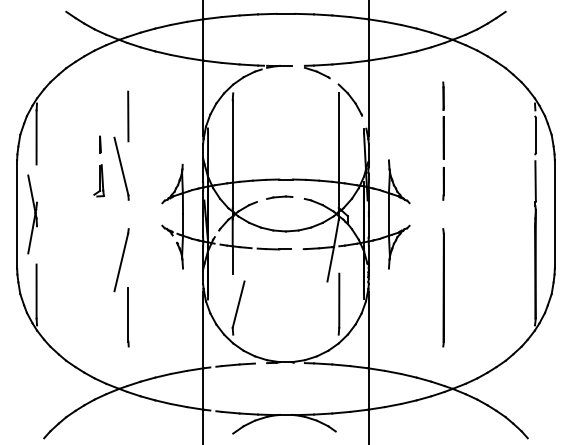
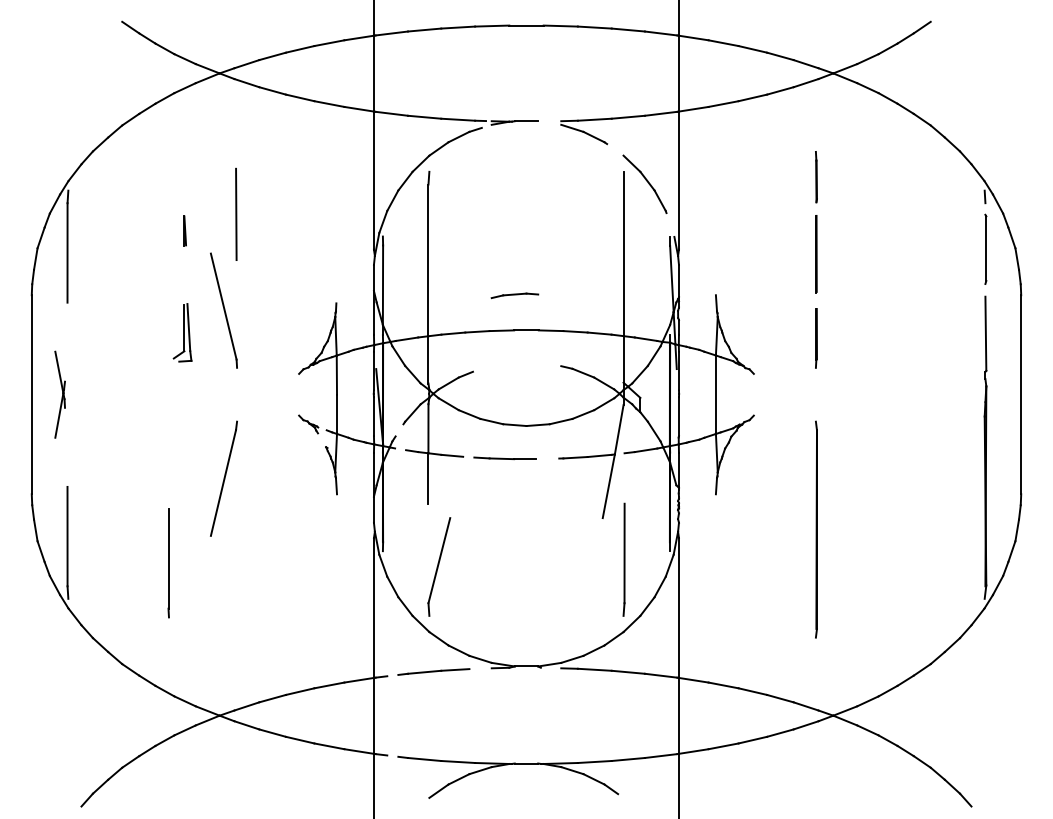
line: (100, 144) -> (185, 231), moved
line: (279, 197) -> (514, 295), moved
part: (32, 214) -> (60, 394), size x0.6
line: (128, 317) -> (168, 564), moved

